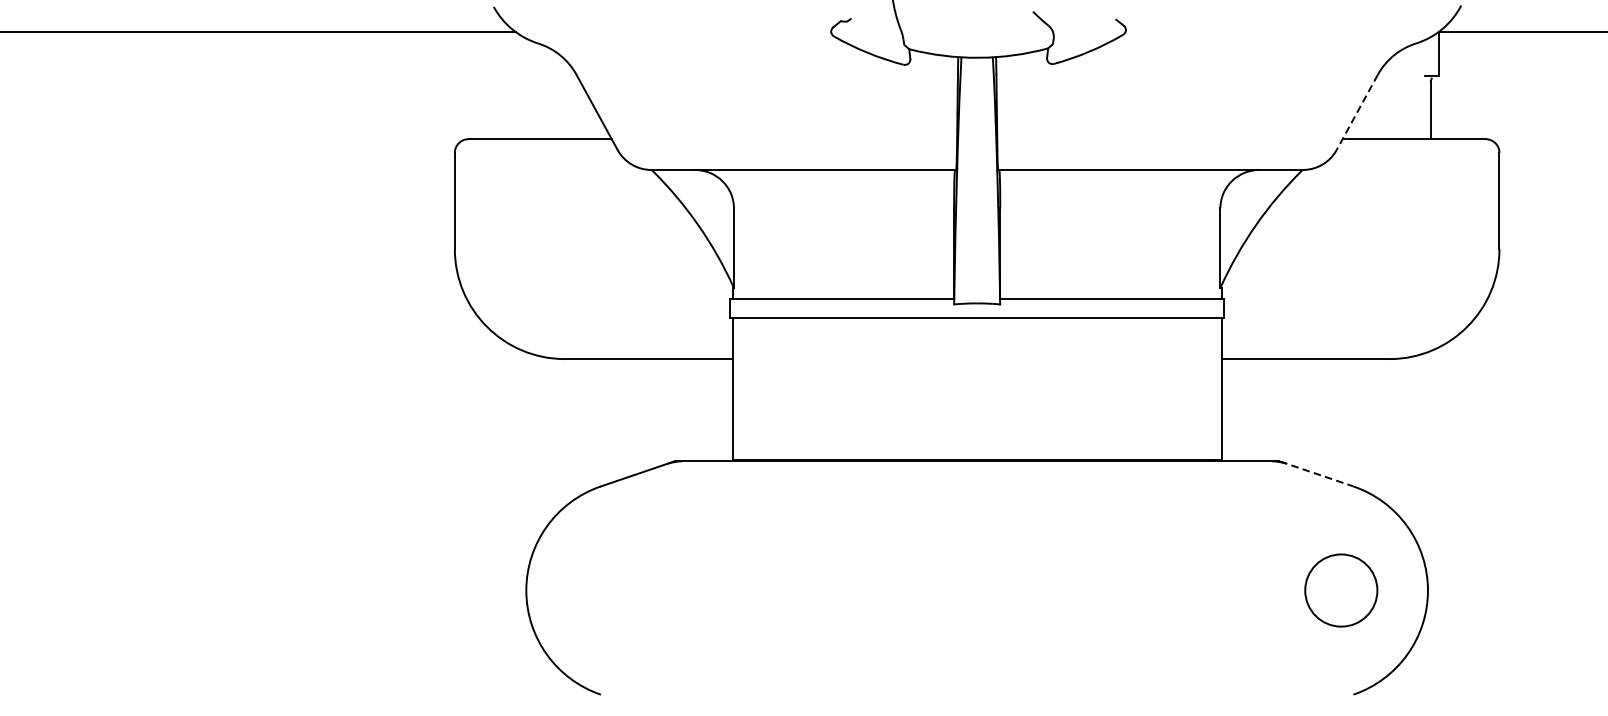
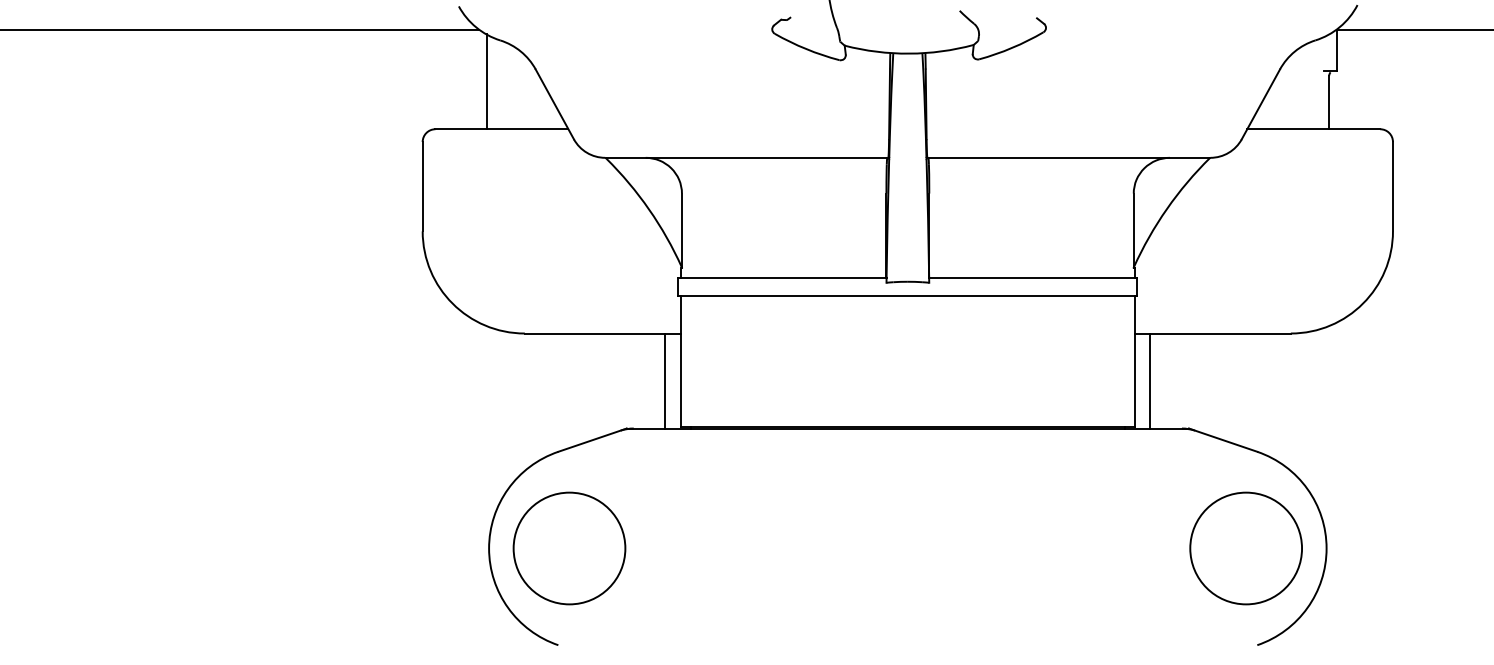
line: (523, 87) -> (486, 81), added
line: (1356, 112) -> (1260, 104), dashed -> solid
line: (716, 409) -> (665, 380), added
line: (1238, 409) -> (1150, 380), added
line: (1316, 474) -> (1223, 440), dashed -> solid
circle: (612, 590) -> (569, 548), added
circle: (1340, 590) -> (1245, 548), size x1.67

